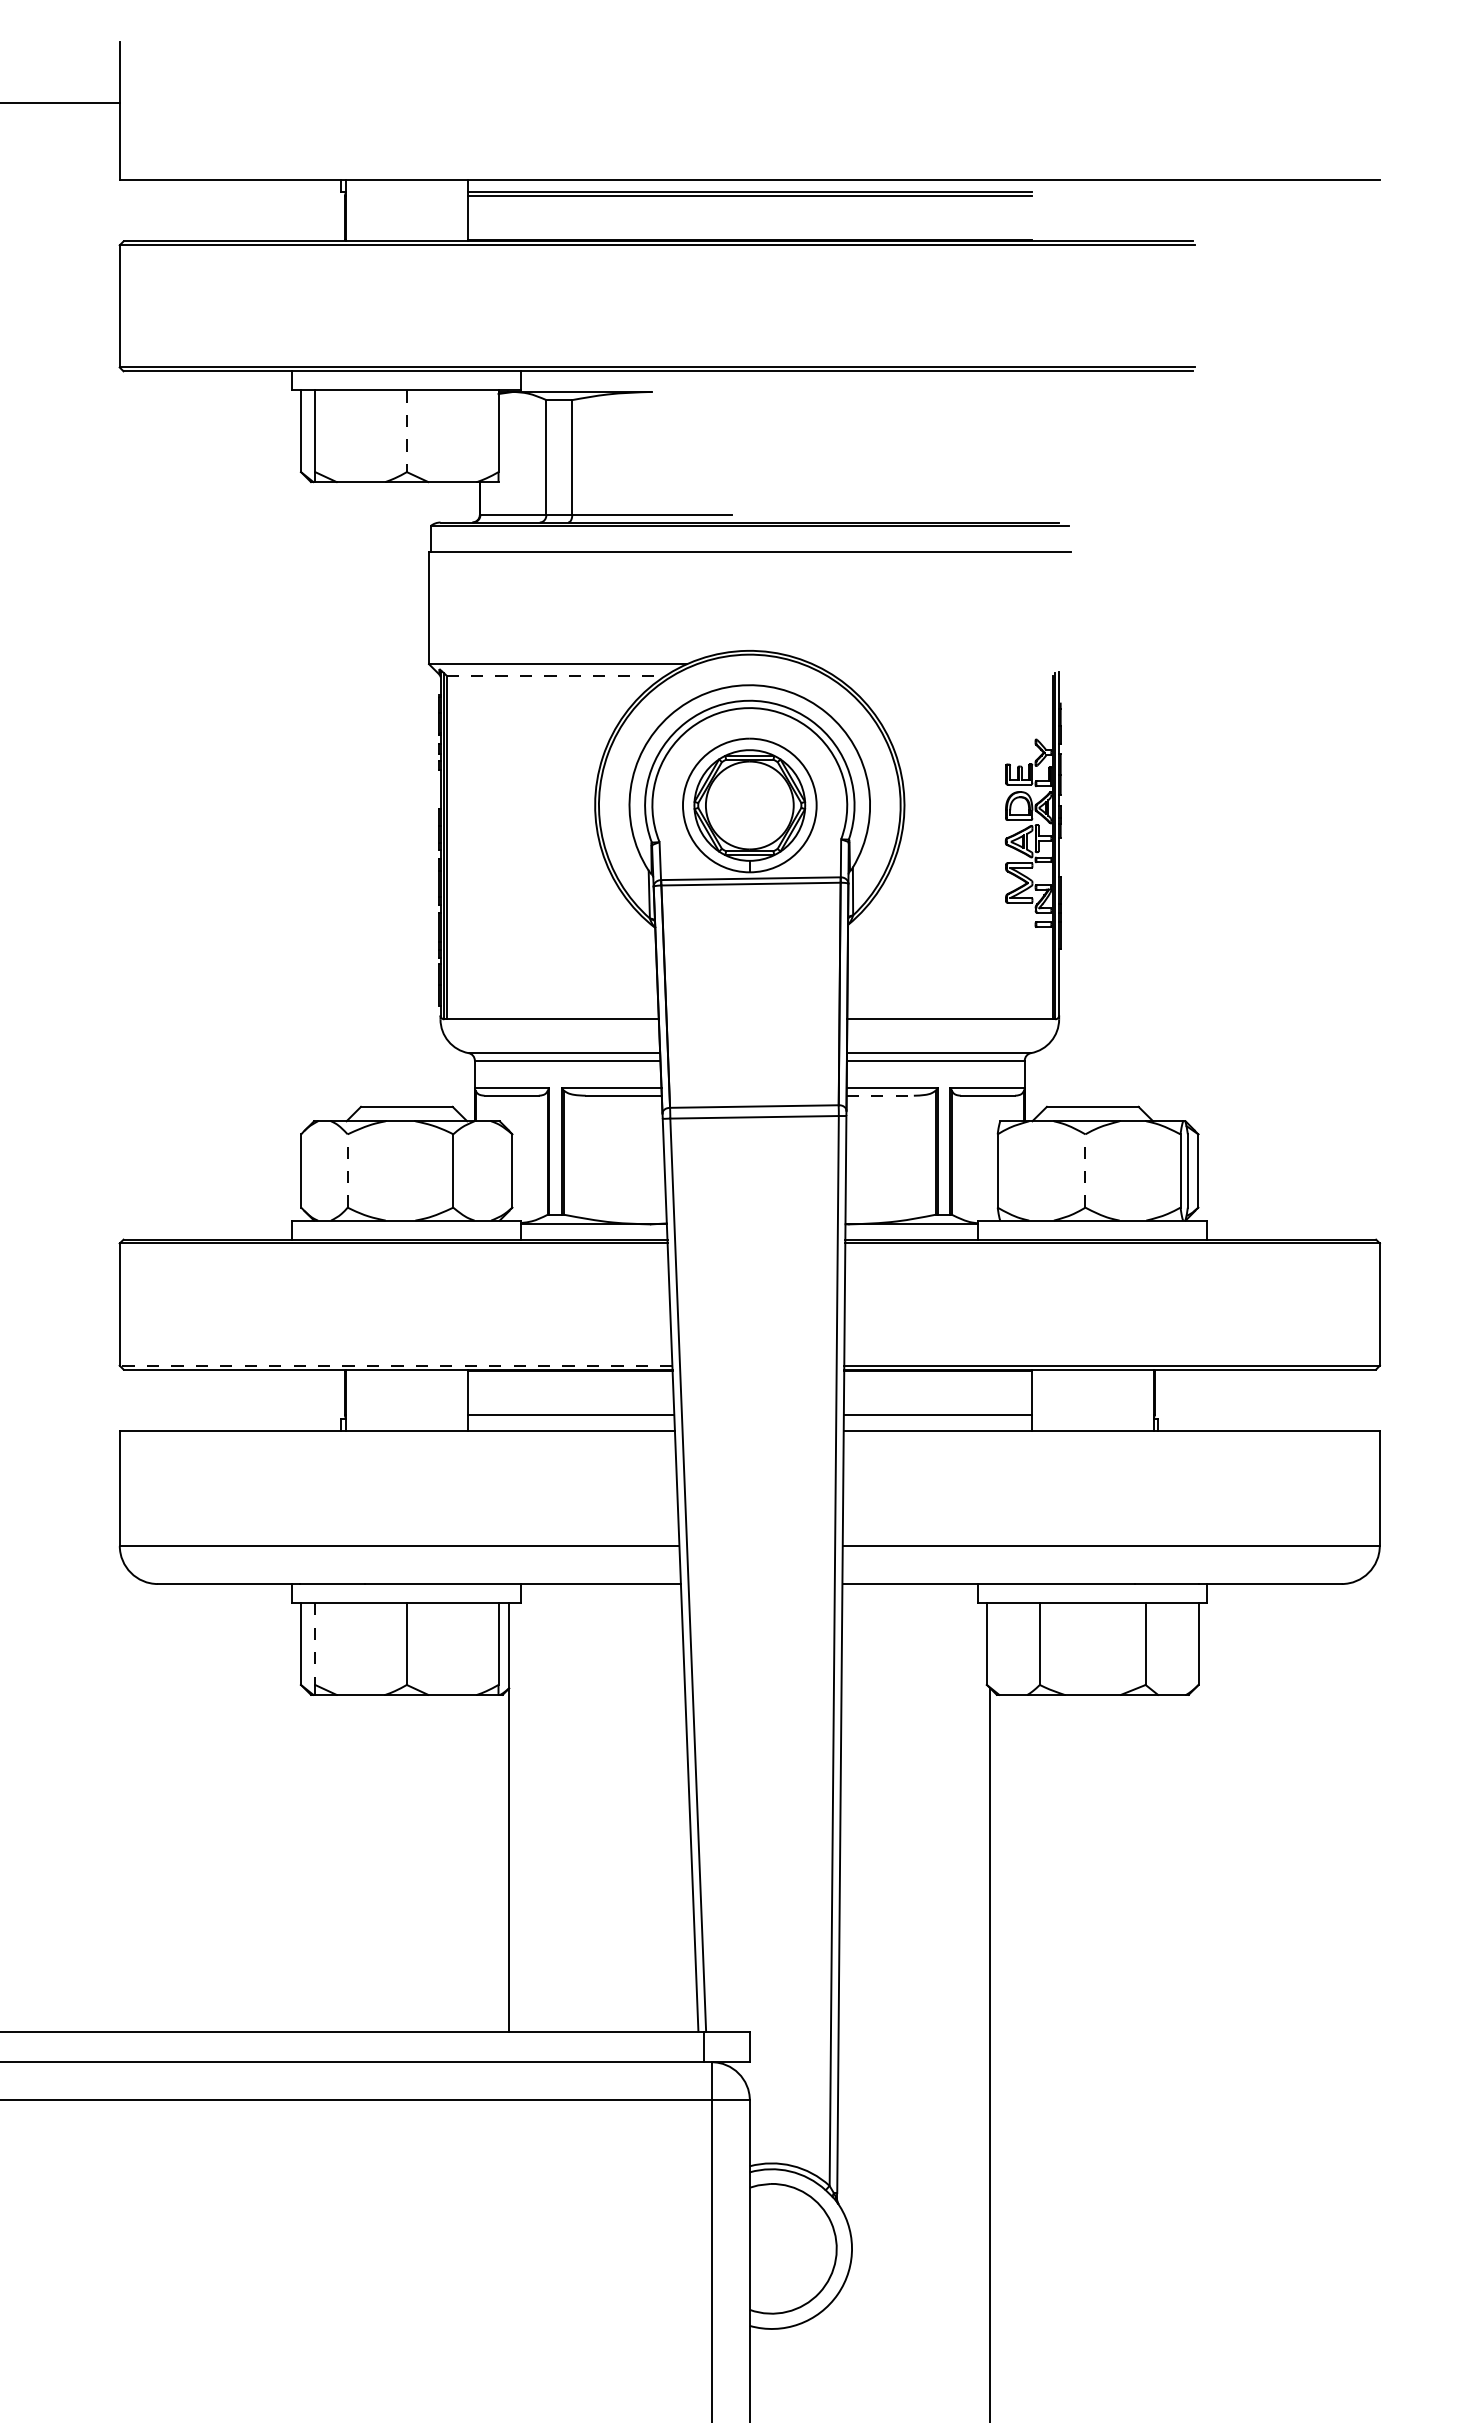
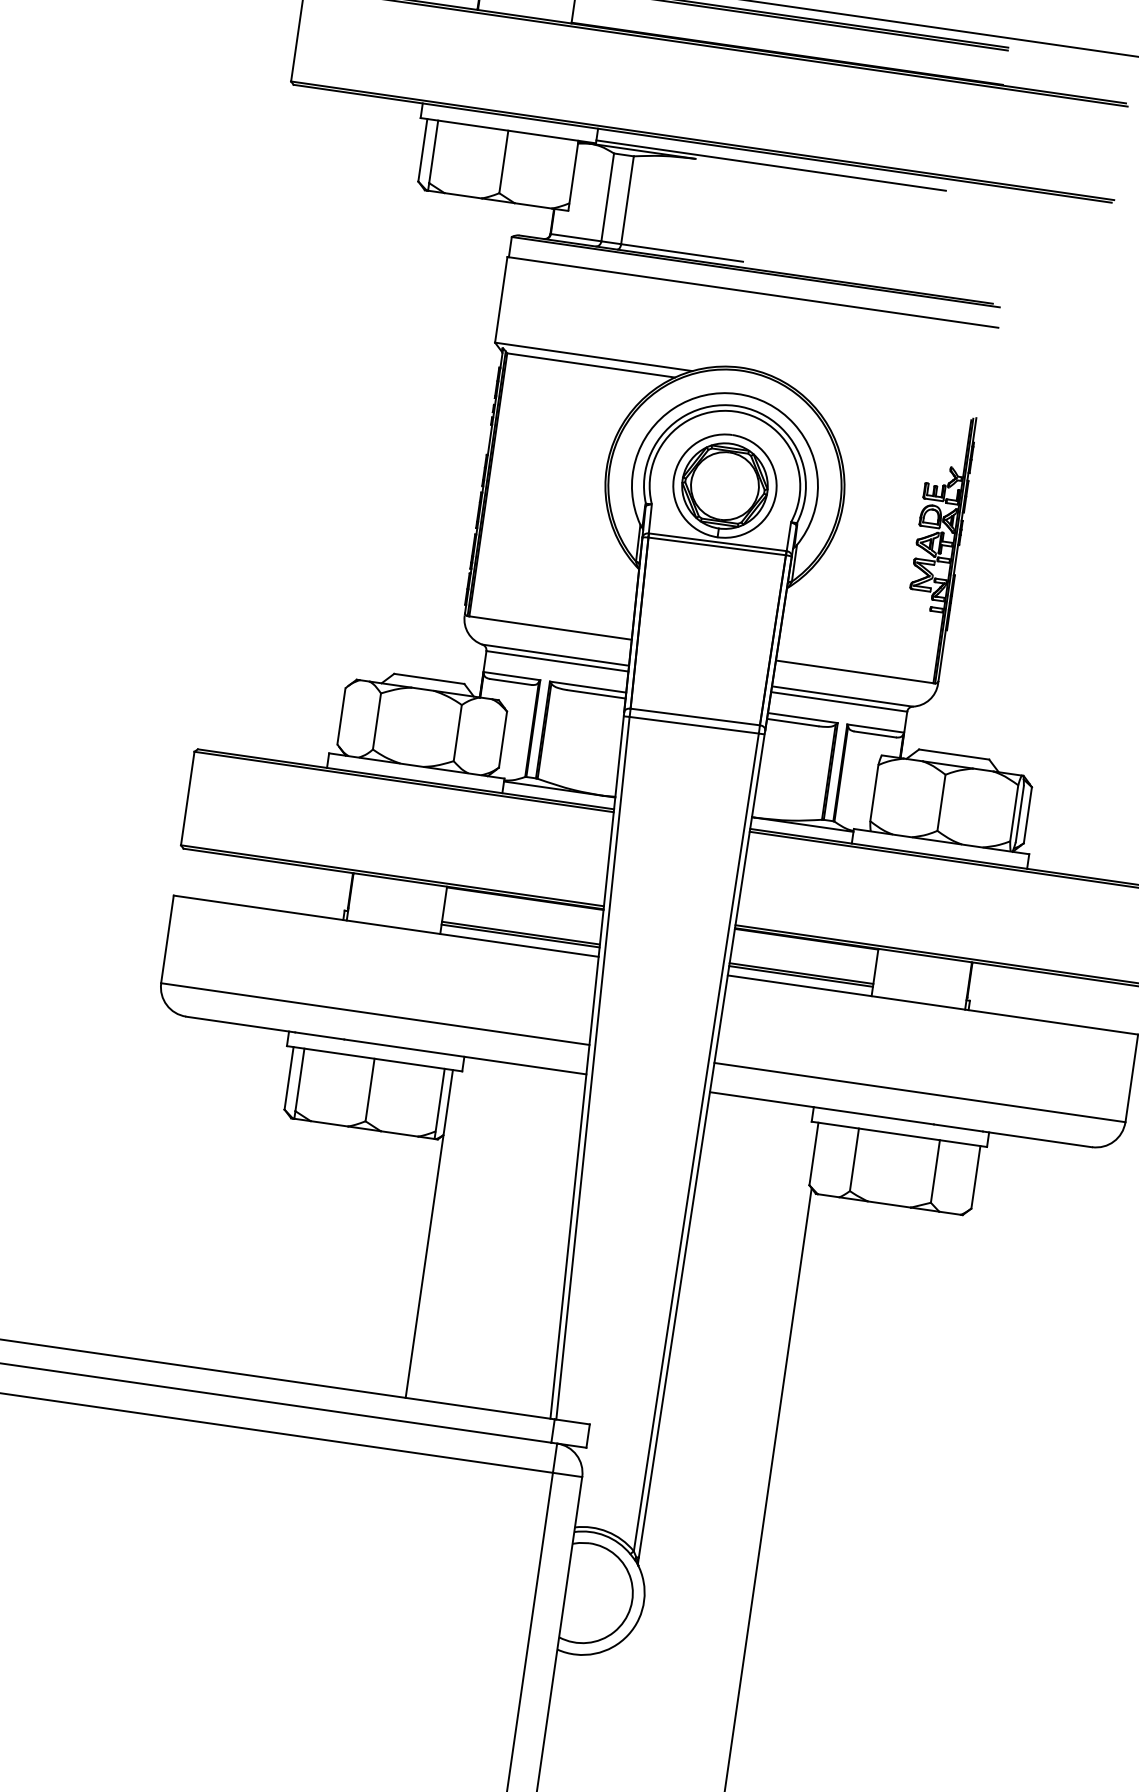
line: (749, 386) -> (770, 165), added
line: (406, 431) -> (503, 162), dashed -> solid
line: (556, 675) -> (591, 365), dashed -> solid
line: (880, 1095) -> (792, 722), dashed -> solid
line: (347, 1171) -> (376, 721), dashed -> solid
line: (1085, 1171) -> (941, 803), dashed -> solid
line: (395, 1365) -> (392, 875), dashed -> solid
line: (570, 1419) -> (520, 936), added
line: (937, 1419) -> (800, 976), added
line: (315, 1644) -> (300, 1080), dashed -> solid

